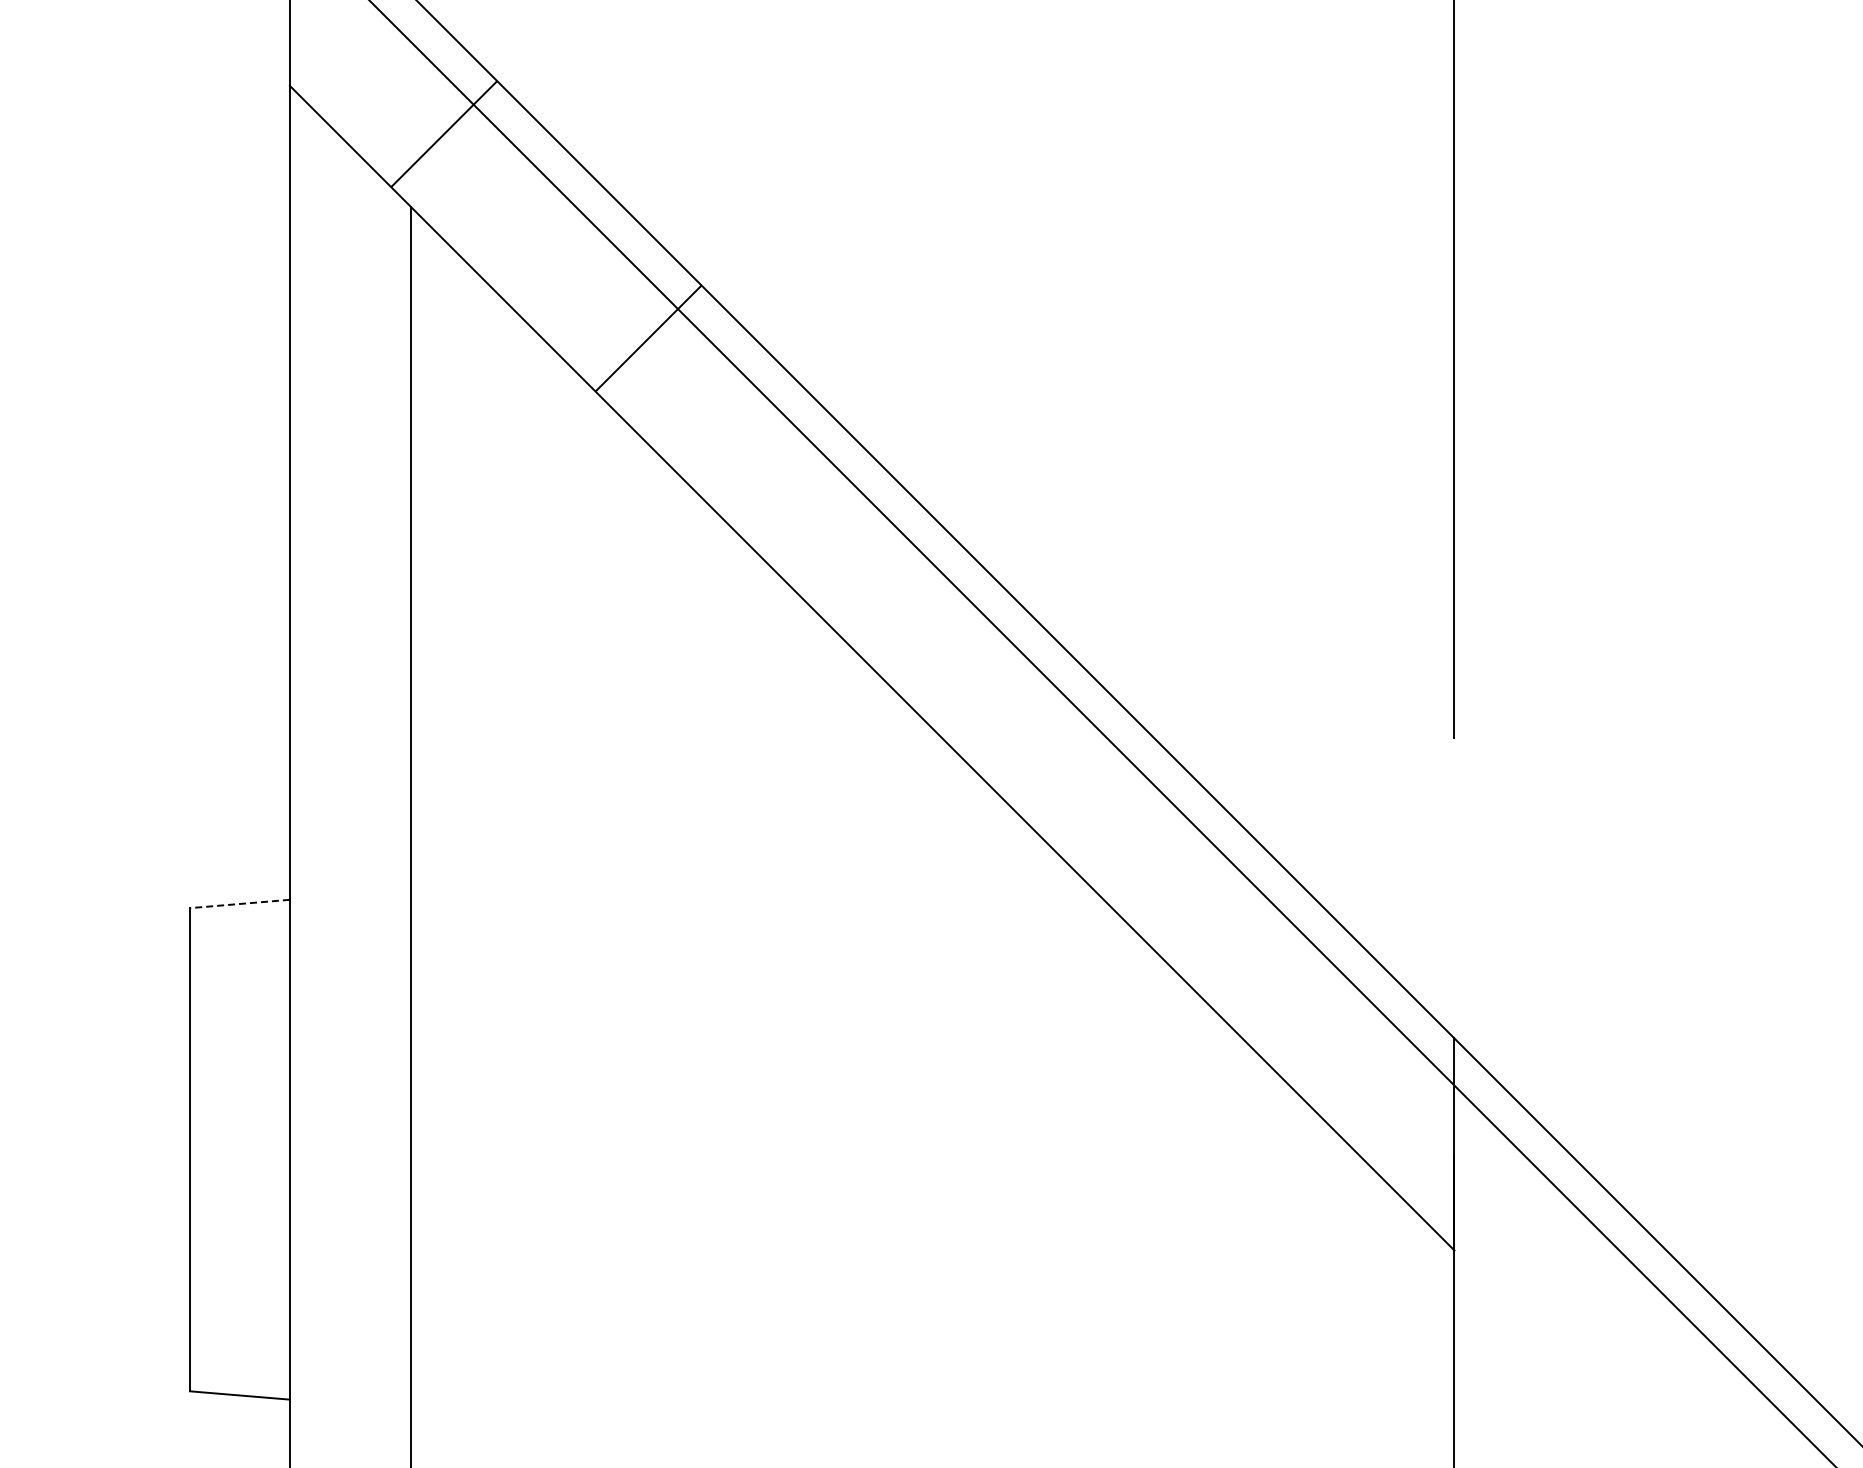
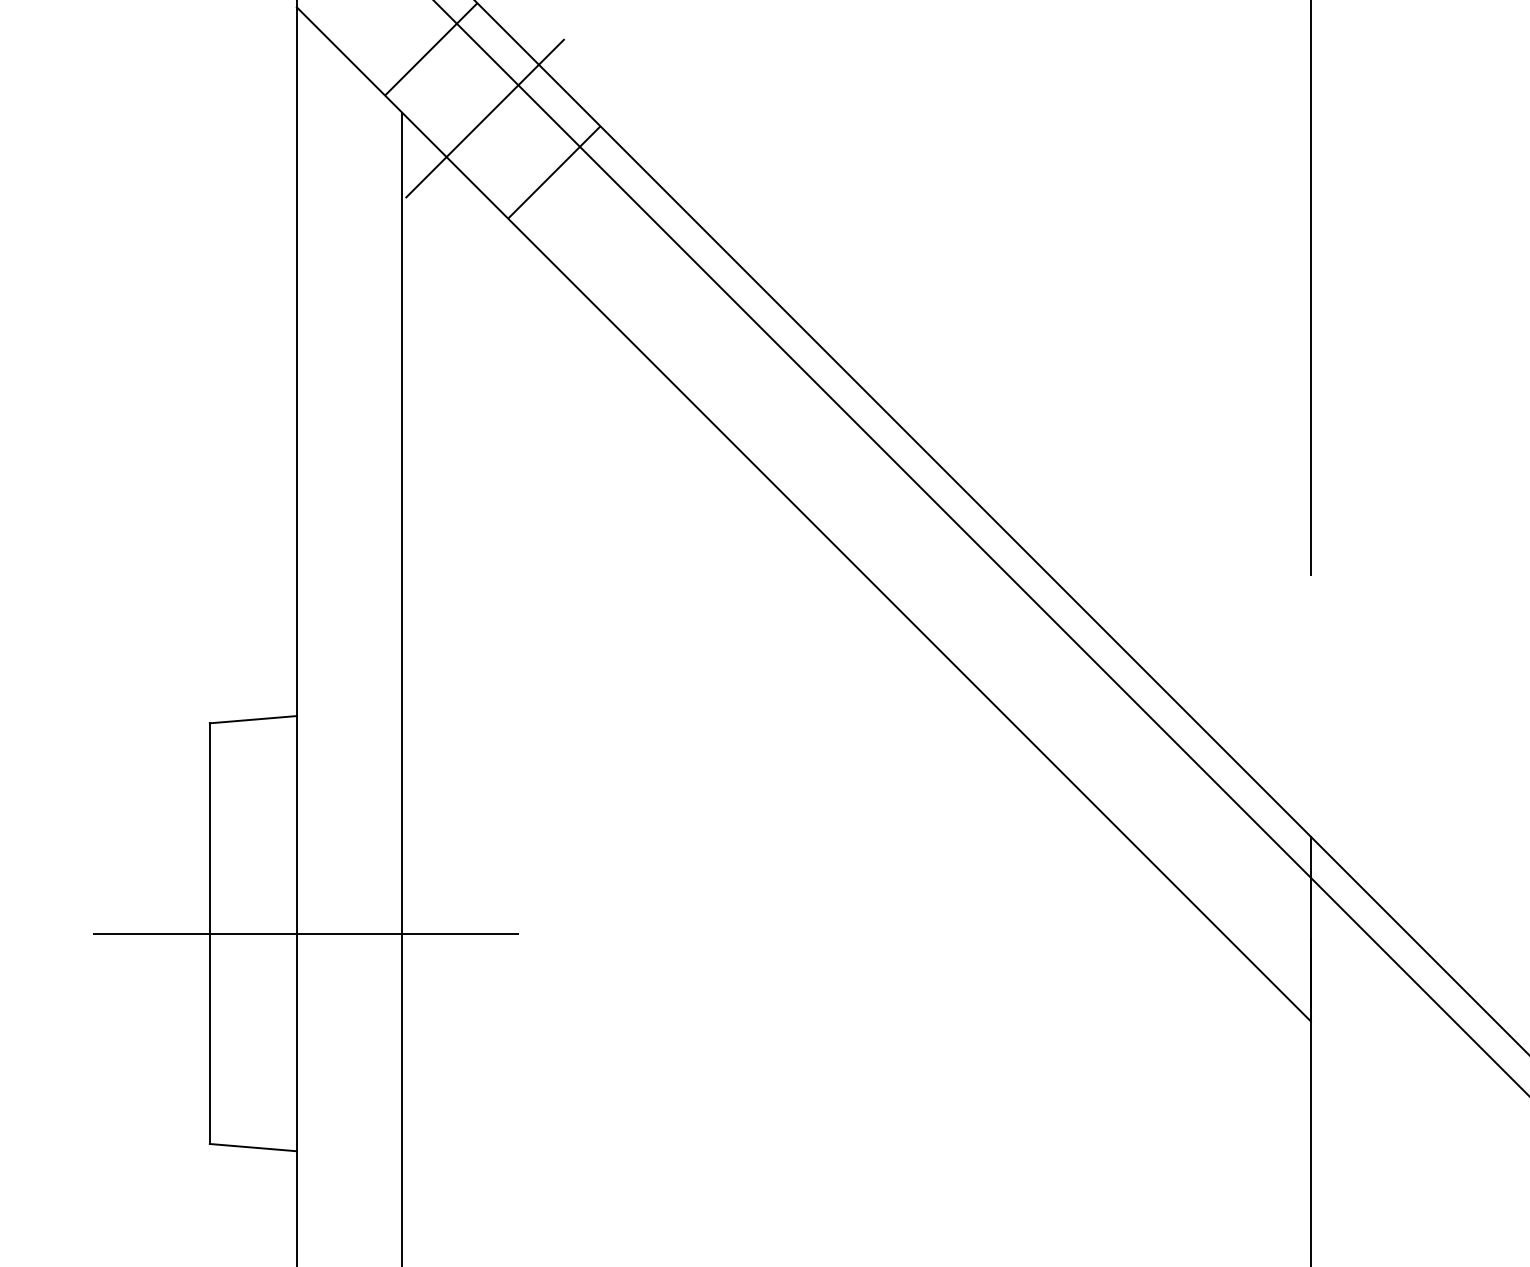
line: (505, 213) -> (484, 118), added
line: (648, 338) -> (554, 172), moved
line: (239, 904) -> (253, 720), dashed -> solid
line: (300, 1149) -> (306, 933), added

